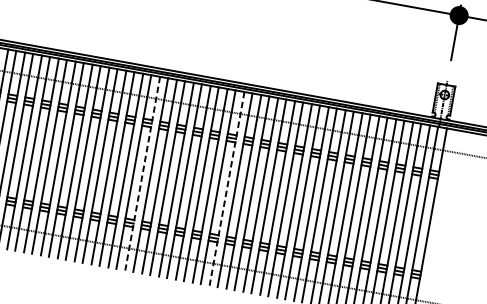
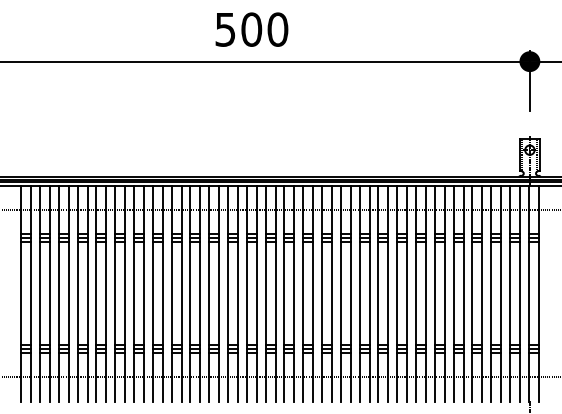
line: (143, 173) -> (219, 293), dashed -> solid
line: (227, 188) -> (313, 293), dashed -> solid

